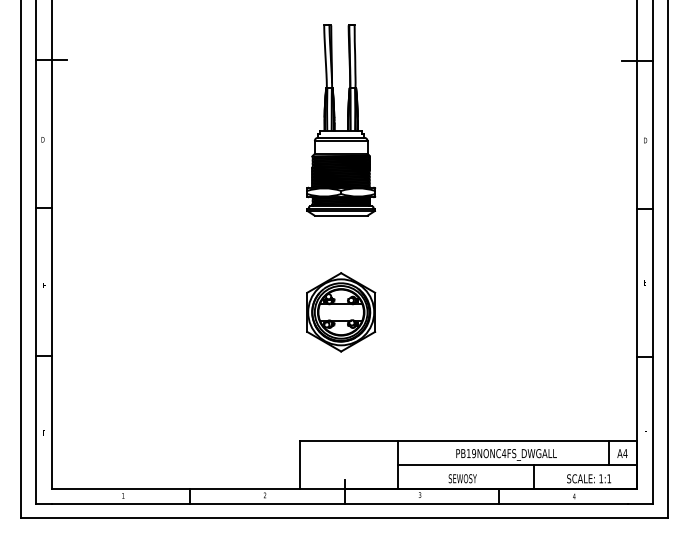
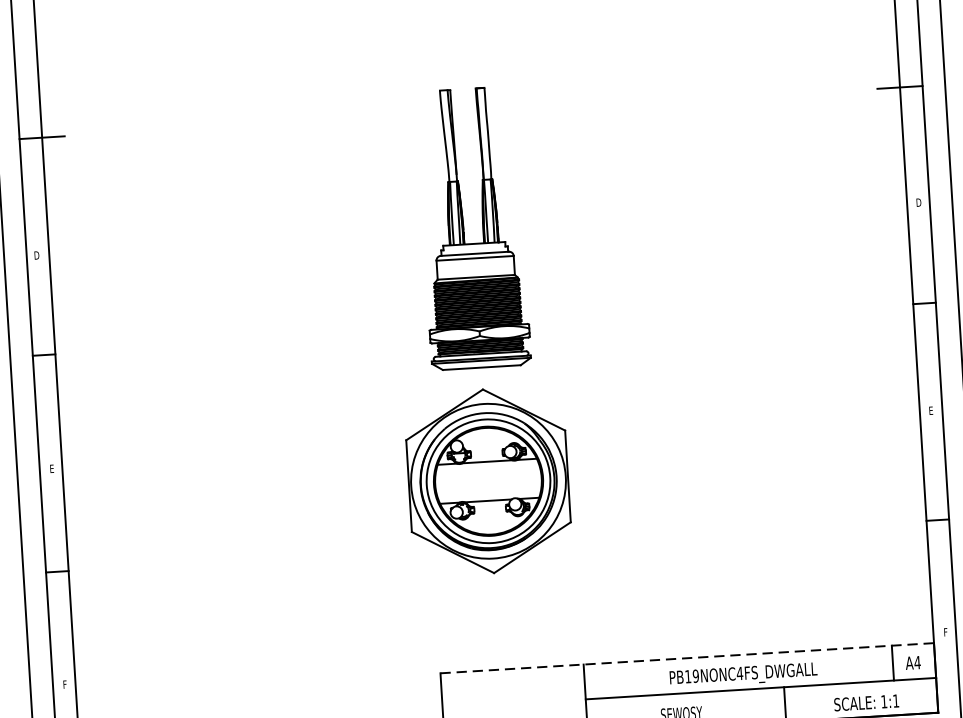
part: (341, 120) -> (473, 228), moved
part: (341, 312) -> (489, 481), size x1.6
line: (468, 440) -> (686, 657), solid -> dashed

